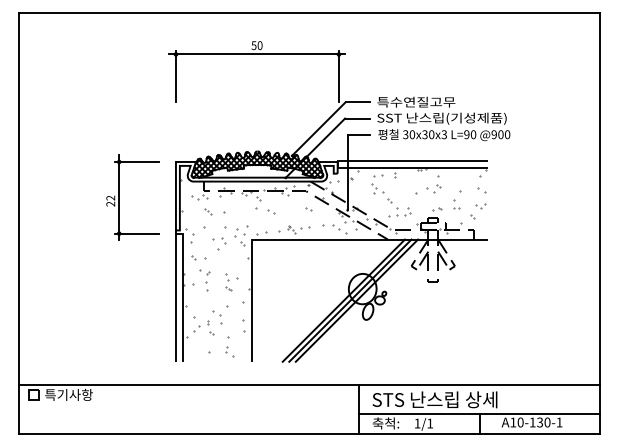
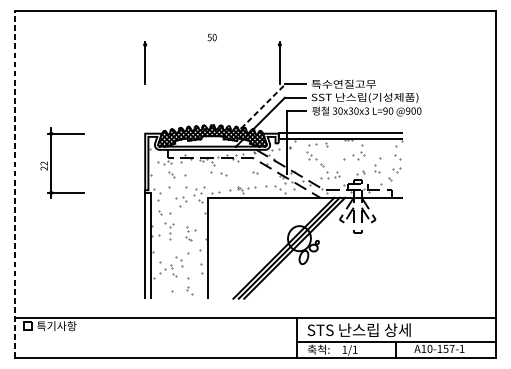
line: (257, 54) -> (212, 44), removed
line: (318, 129) -> (262, 106), solid -> dashed
part: (119, 197) -> (51, 163), moved
line: (18, 223) -> (15, 184), solid -> dashed
text: (543, 422) -> (448, 348), A10-130-1 -> A10-157-1

